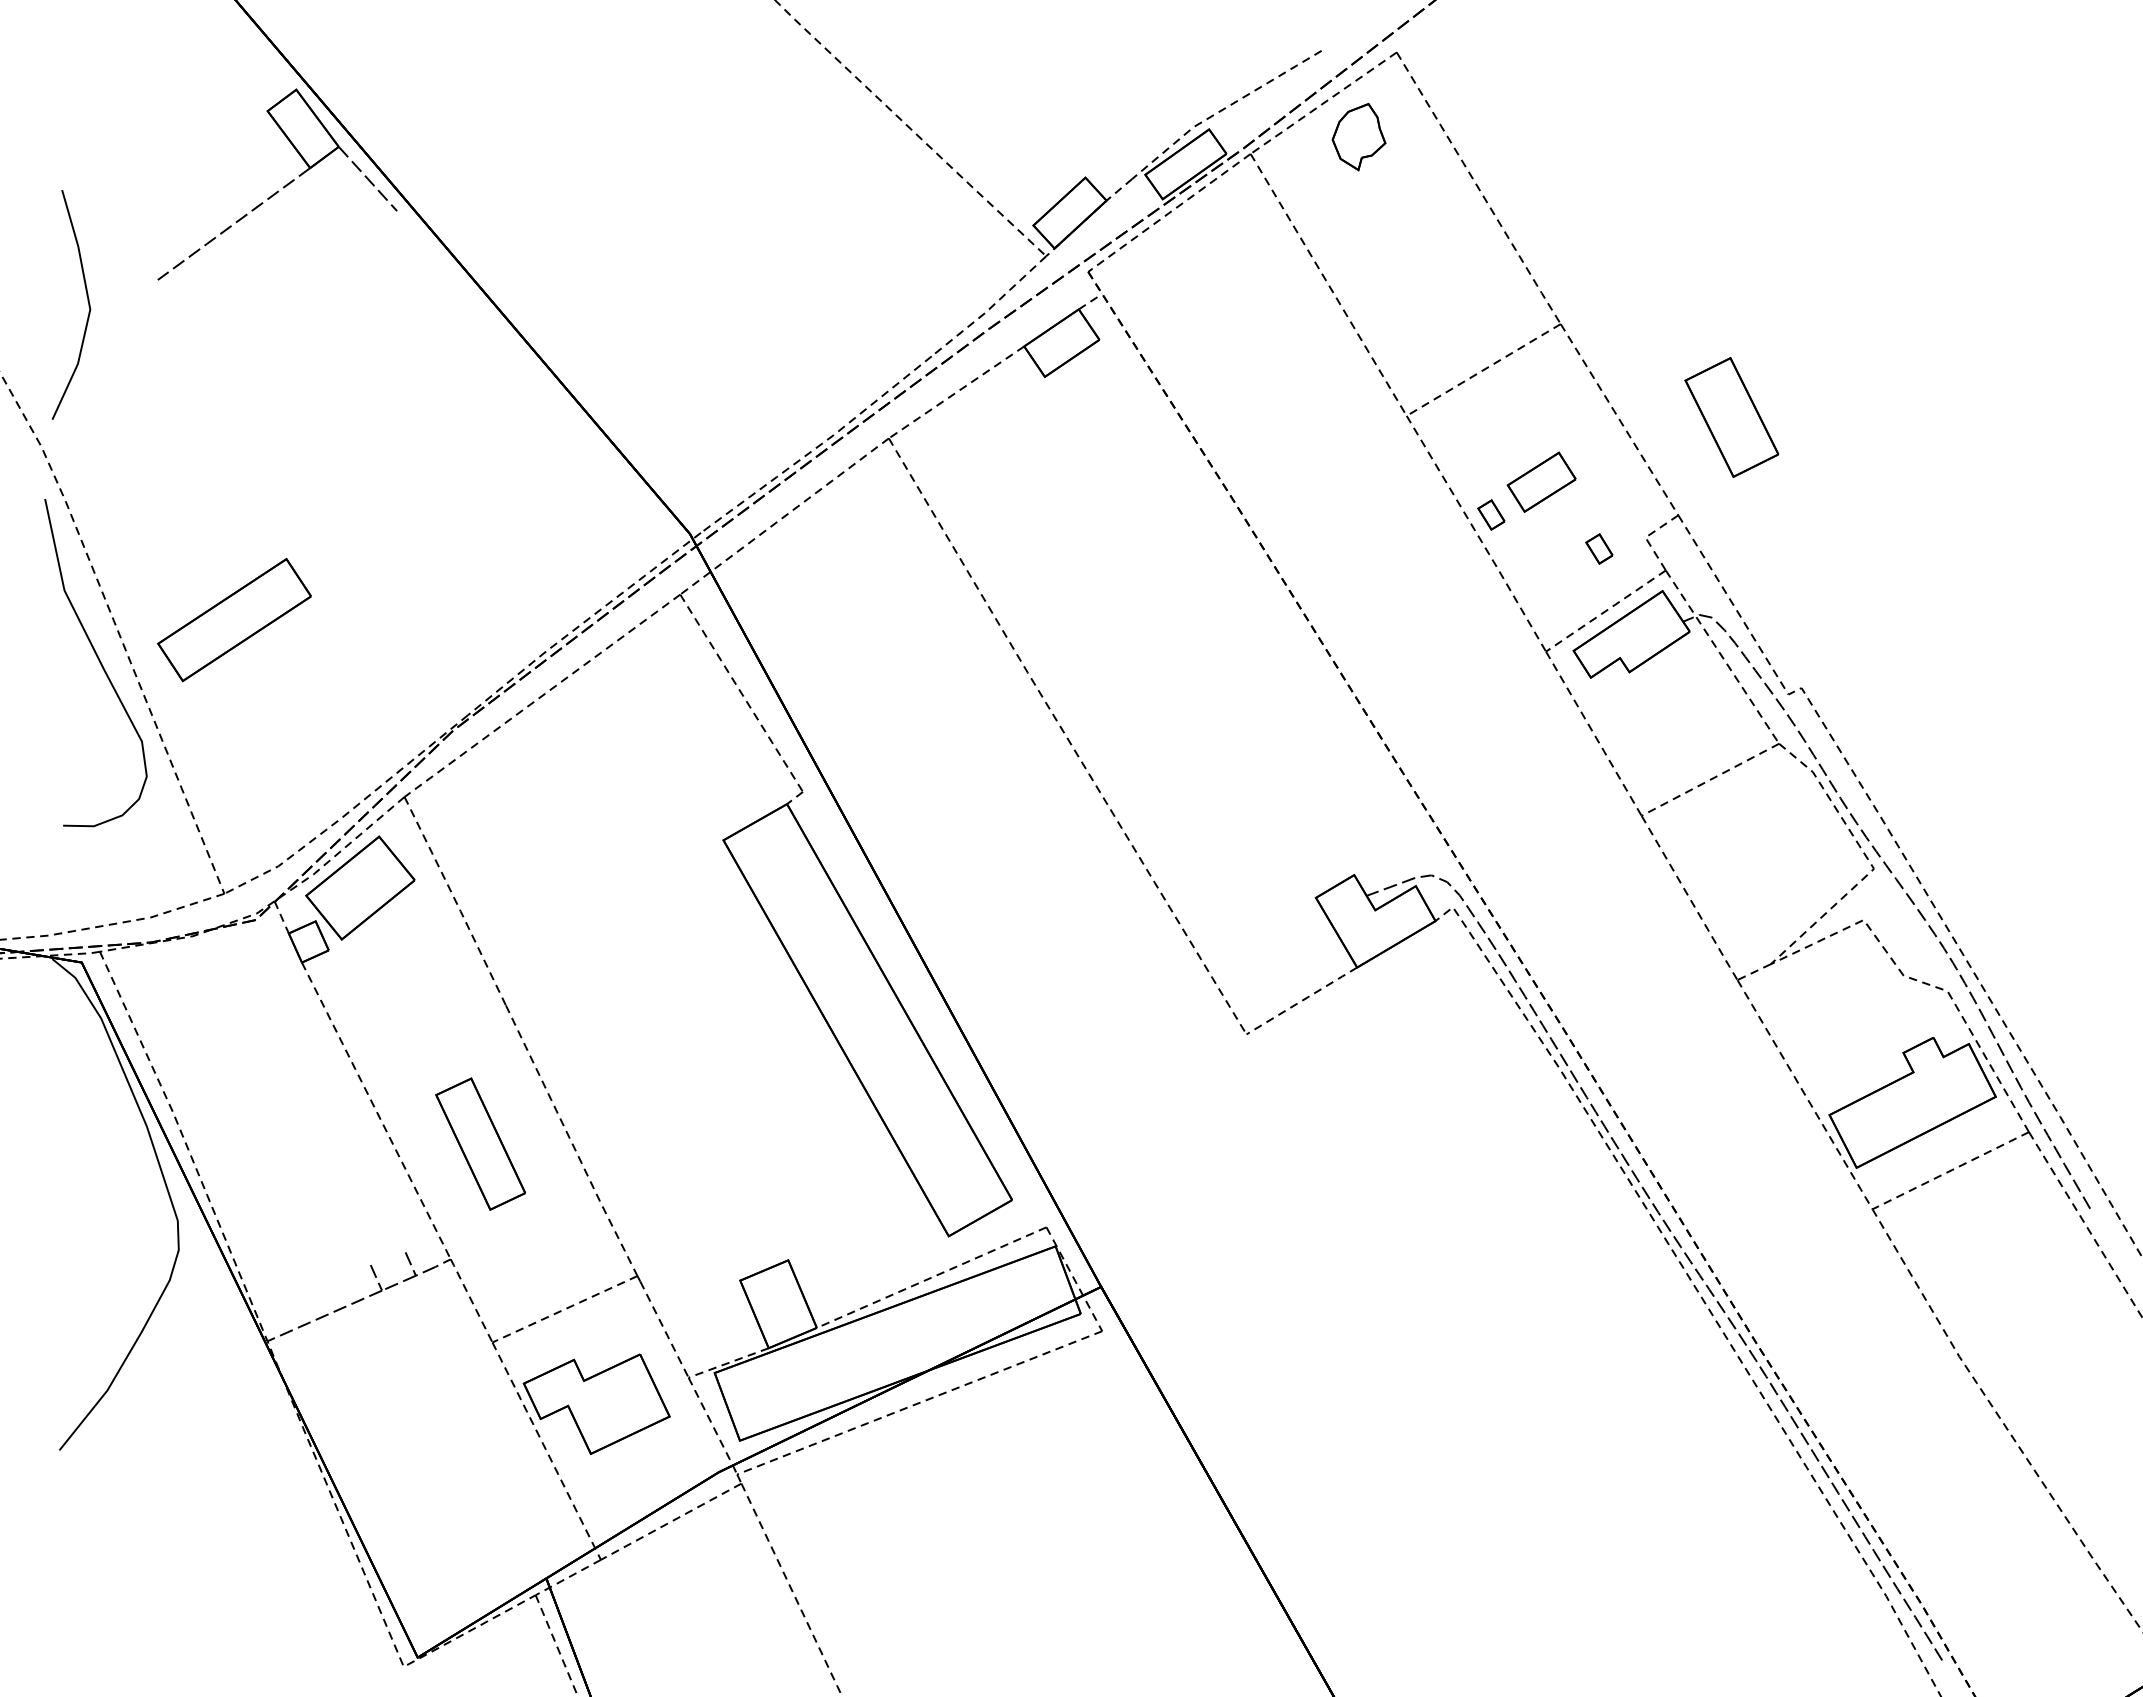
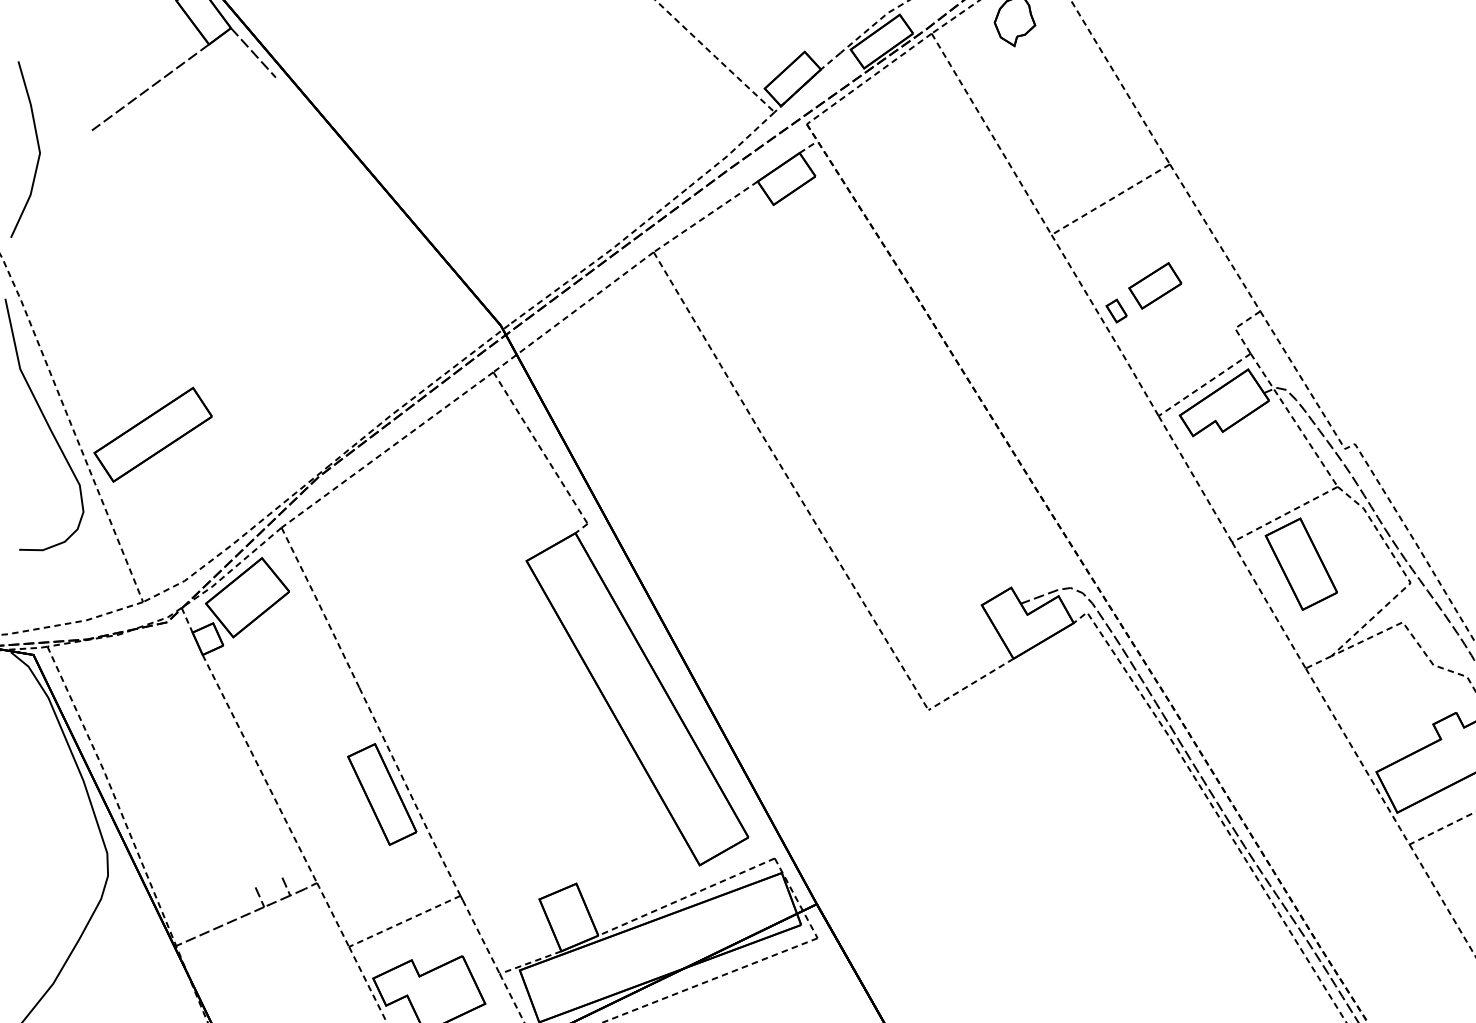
part: (1731, 417) -> (1301, 564), moved
part: (1599, 548) -> (1199, 336), removed
part: (234, 620) -> (153, 435), moved
part: (480, 1143) -> (382, 794), moved

